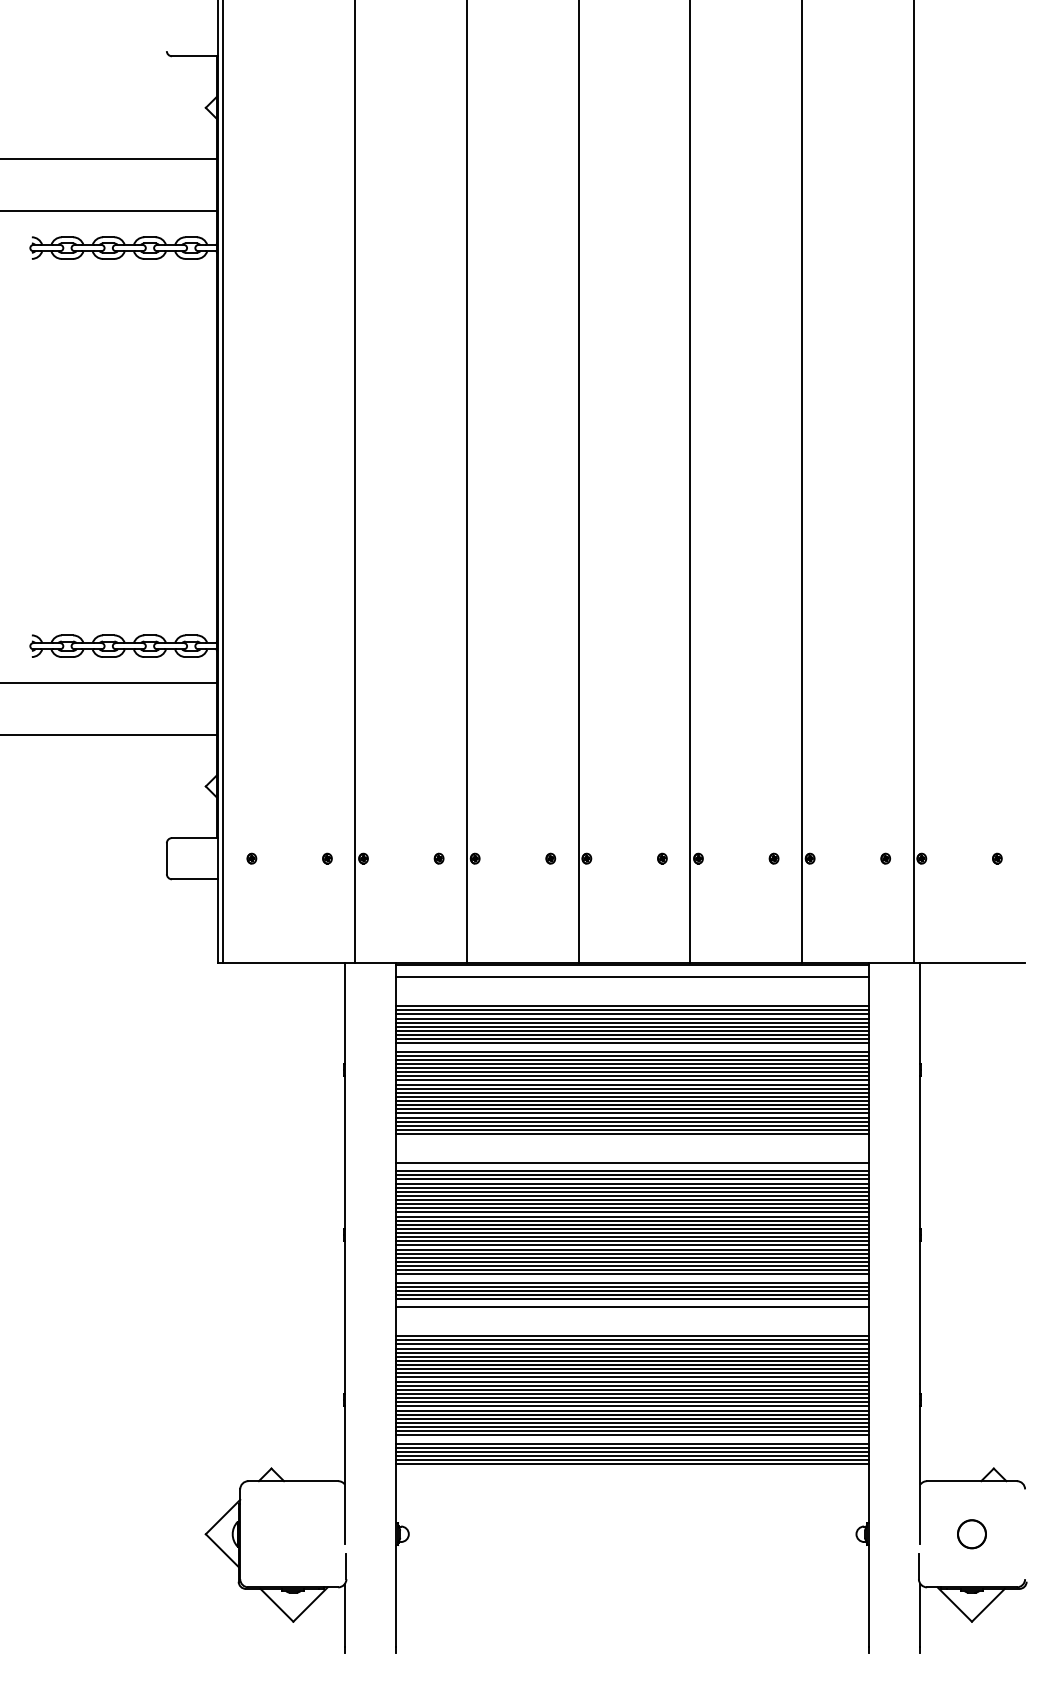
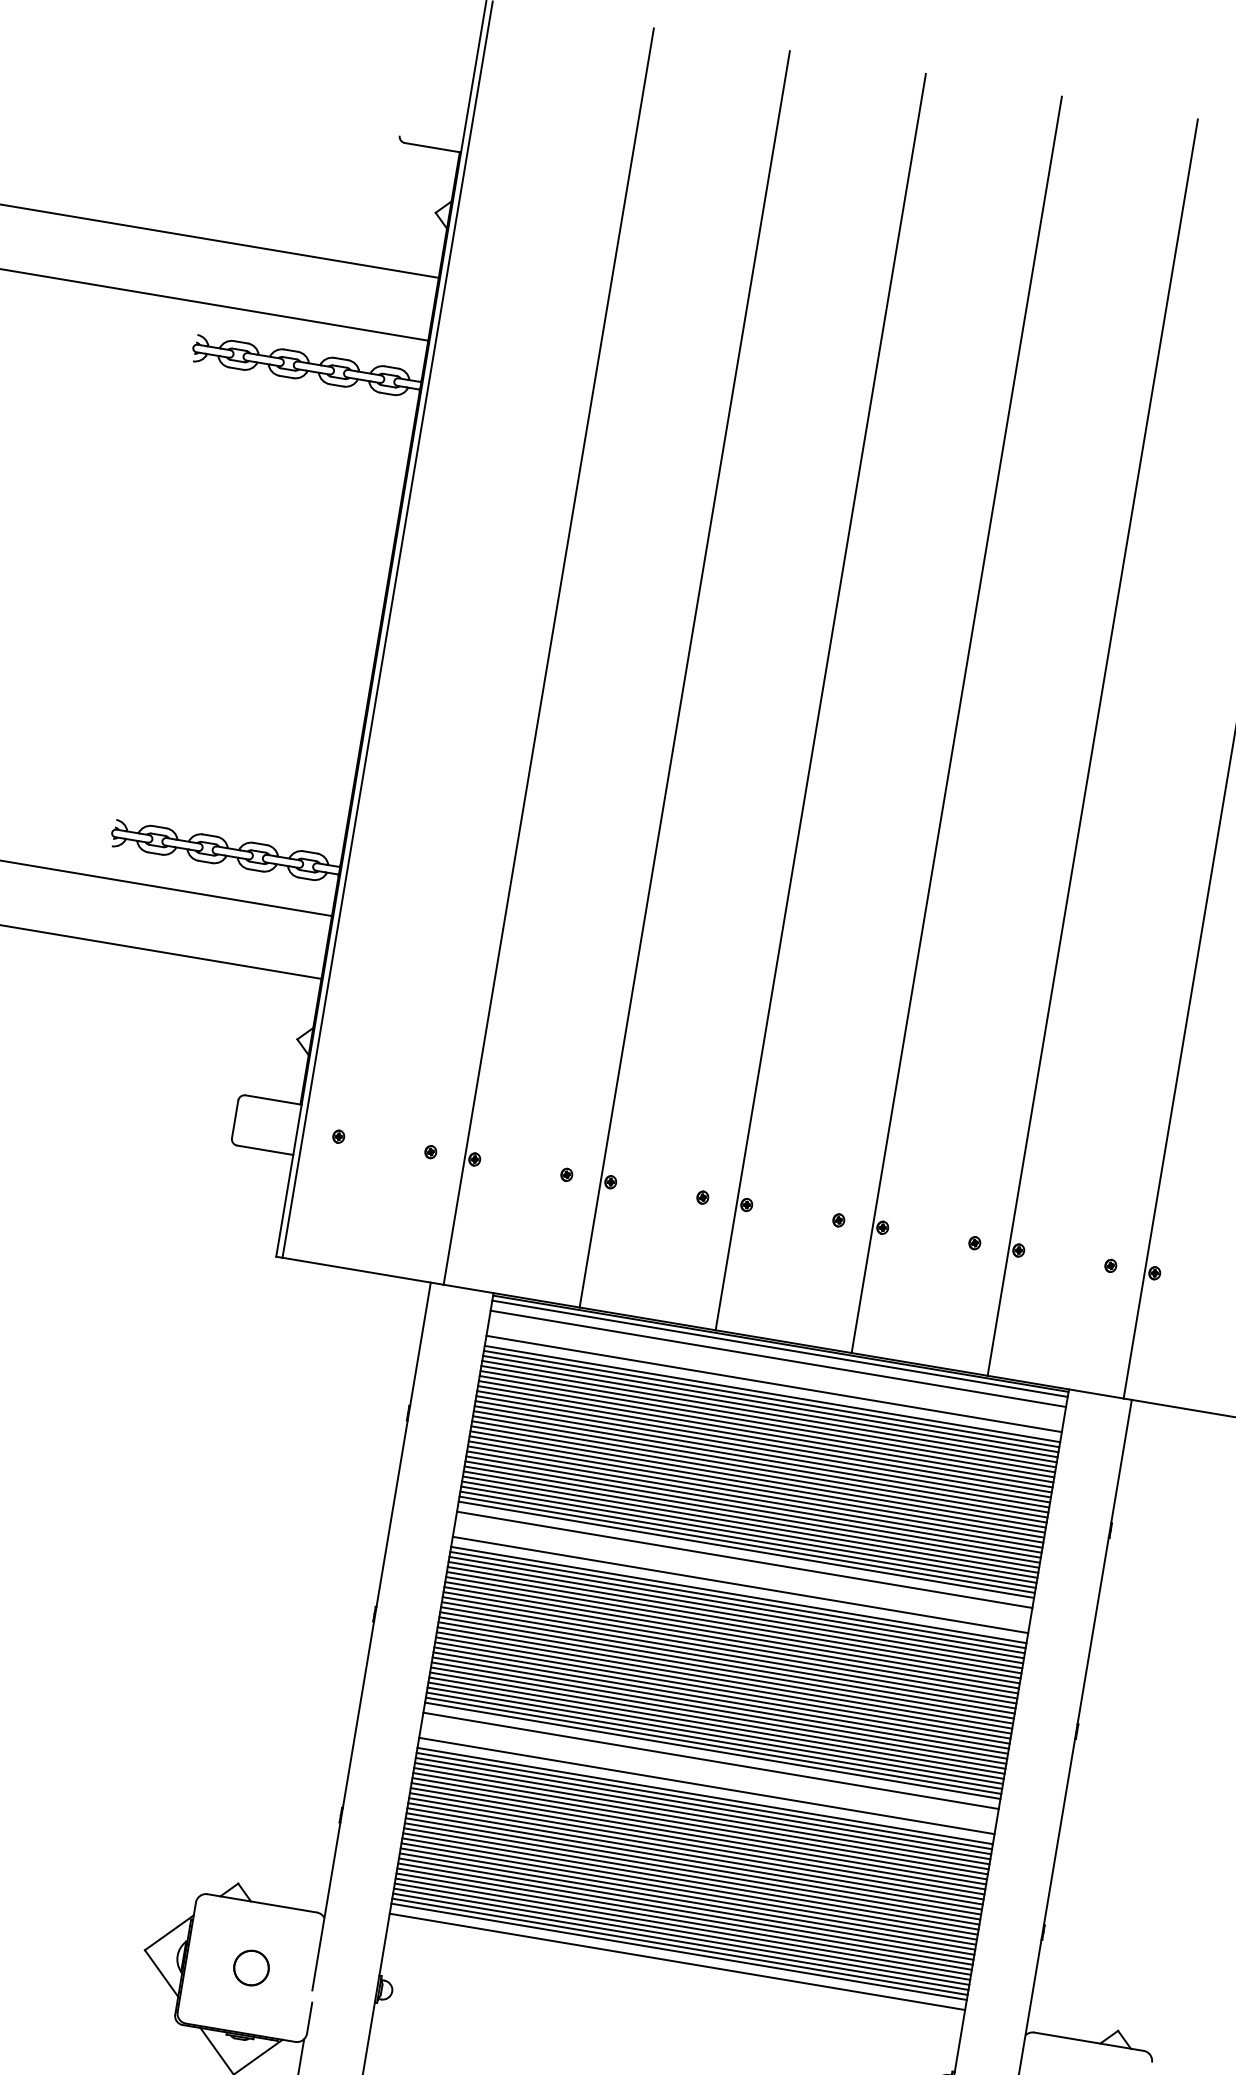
line: (632, 969) -> (779, 1349), added
line: (632, 997) -> (774, 1383), added
line: (632, 1047) -> (763, 1444), added
line: (632, 1142) -> (744, 1560), added
line: (632, 1278) -> (716, 1725), added
line: (632, 1327) -> (706, 1785), added
line: (632, 1439) -> (683, 1921), added
line: (632, 1472) -> (677, 1961), added
circle: (293, 1534) -> (251, 1968), added

